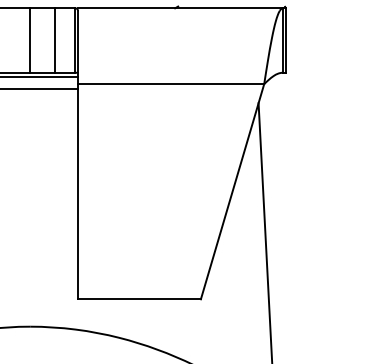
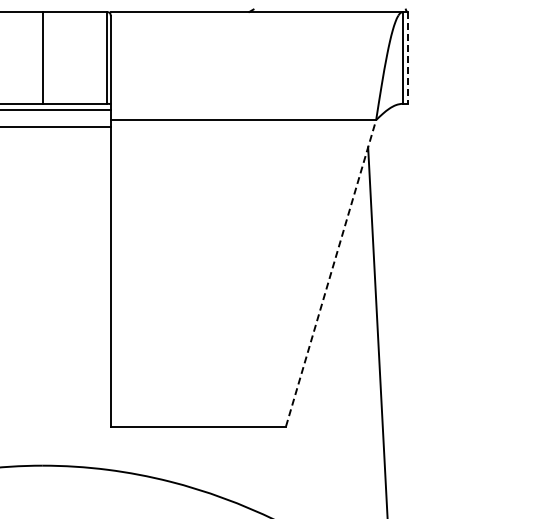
line: (55, 40) -> (78, 57), removed
line: (286, 40) -> (407, 57), solid -> dashed
line: (232, 191) -> (331, 273), solid -> dashed

